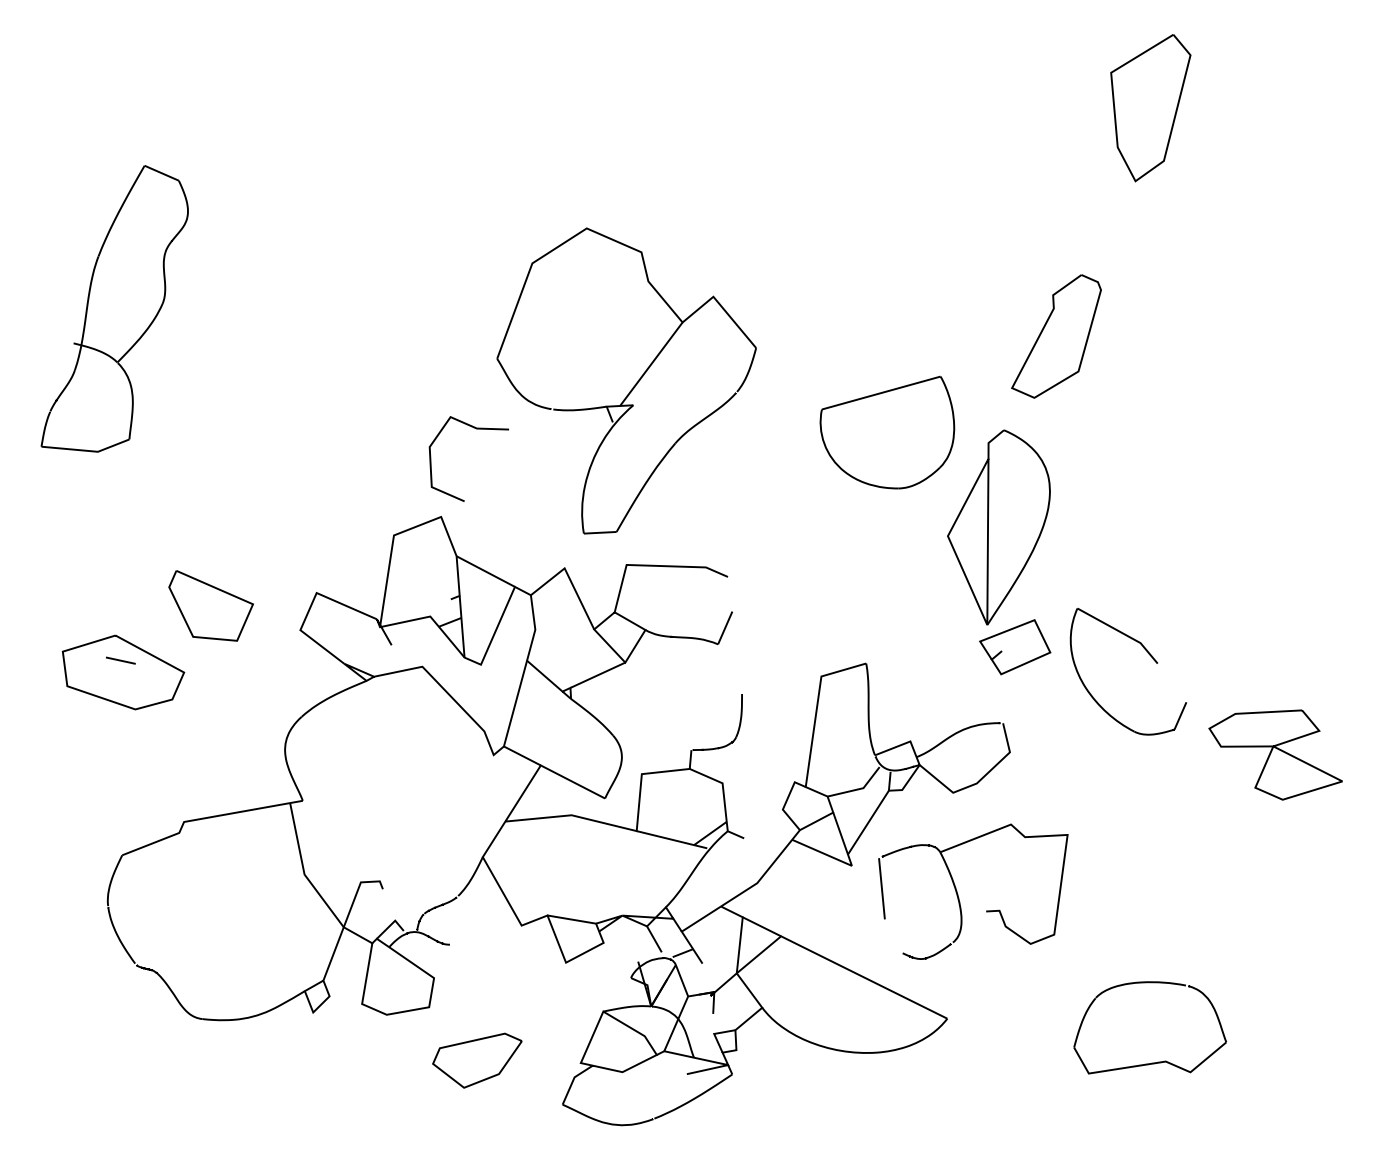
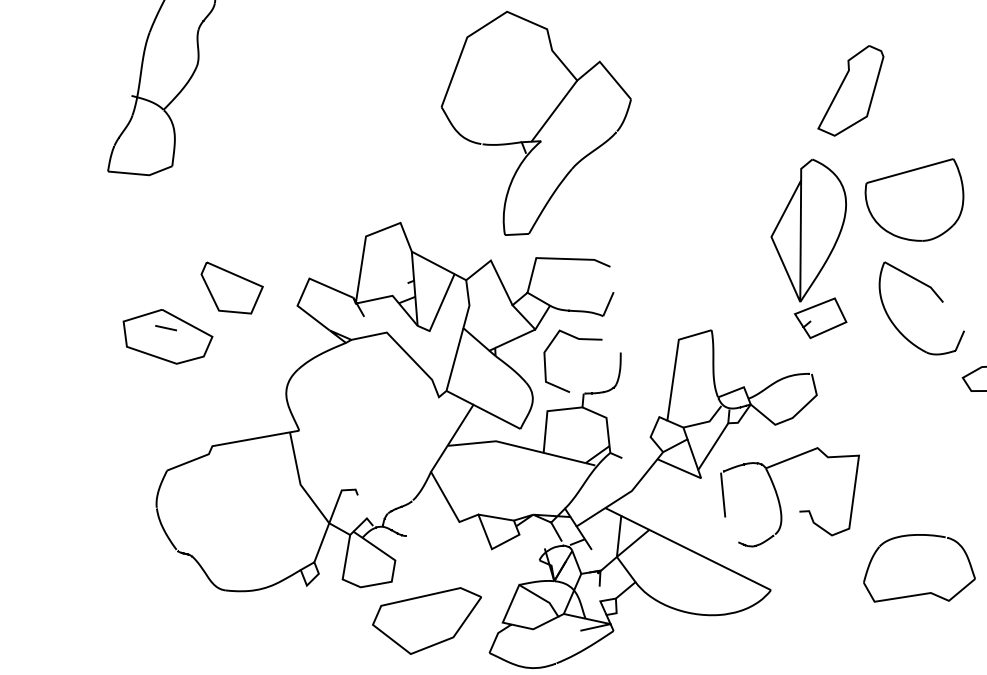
curve: (476, 429) -> (578, 339), moved
part: (887, 432) -> (914, 199), moved
part: (1148, 654) -> (936, 295), moved
part: (477, 1060) -> (427, 620), size x1.67
part: (1151, 1062) -> (920, 593), moved

